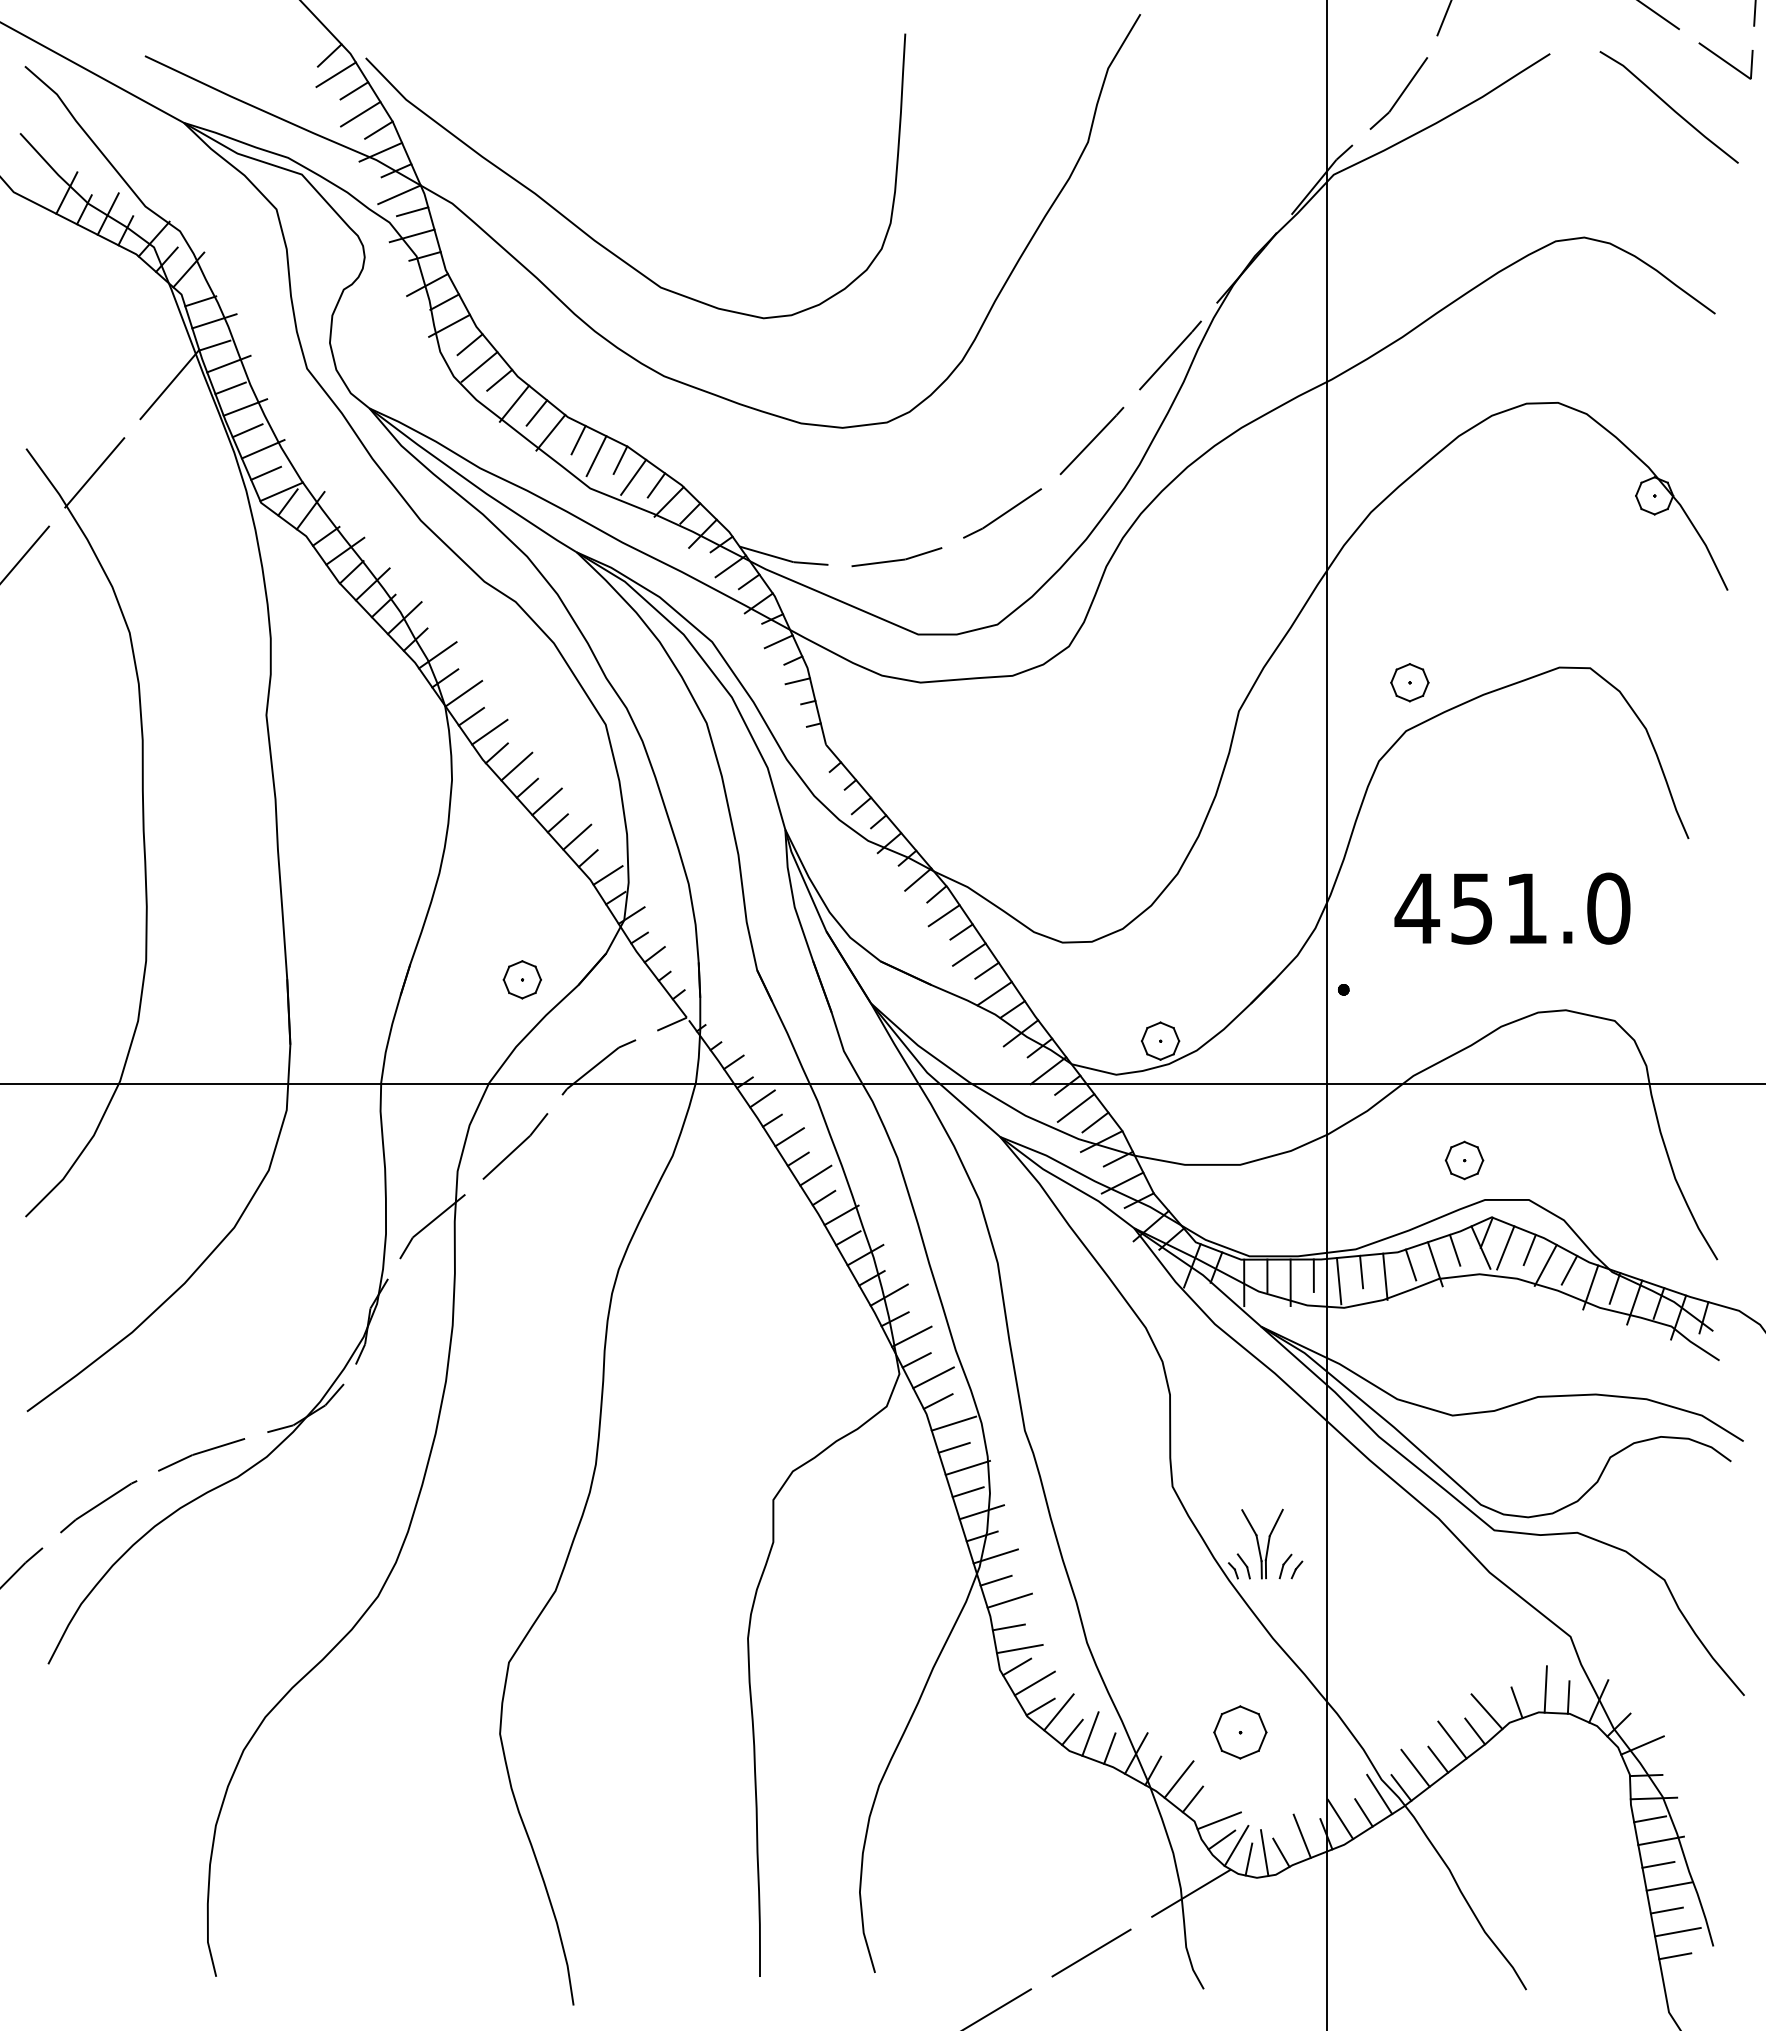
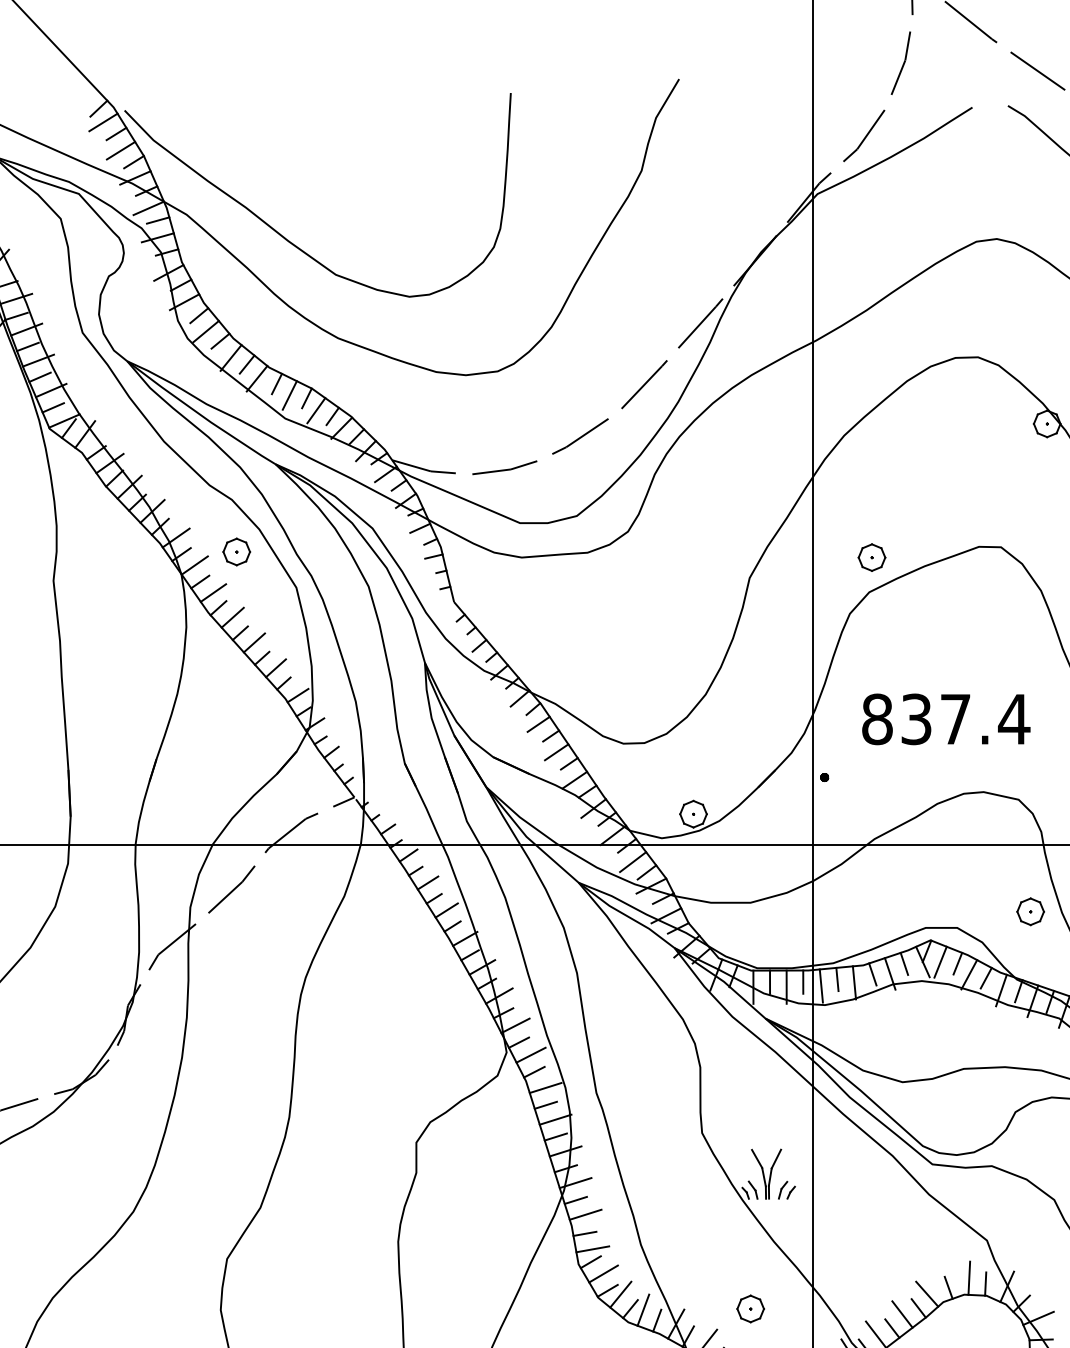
text: (1512, 908) -> (945, 719), 451.0 -> 837.4
part: (521, 979) -> (236, 551), moved
part: (1464, 1160) -> (1030, 911), moved
part: (1240, 1731) -> (750, 1308), size x0.71

